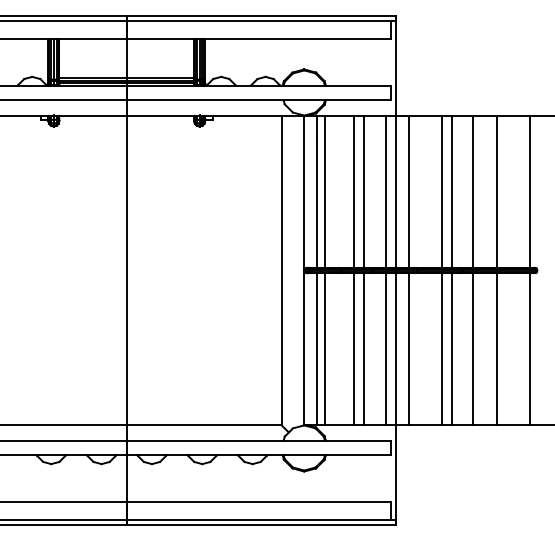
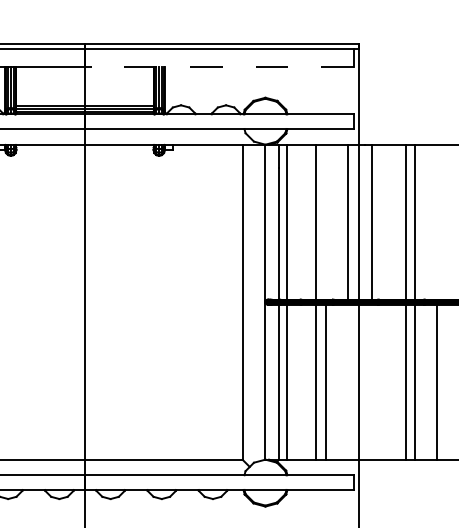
line: (258, 38) -> (218, 66), solid -> dashed
line: (363, 191) -> (325, 221), removed
line: (473, 191) -> (437, 221), removed
line: (385, 349) -> (348, 382), removed
line: (409, 349) -> (372, 382), removed

